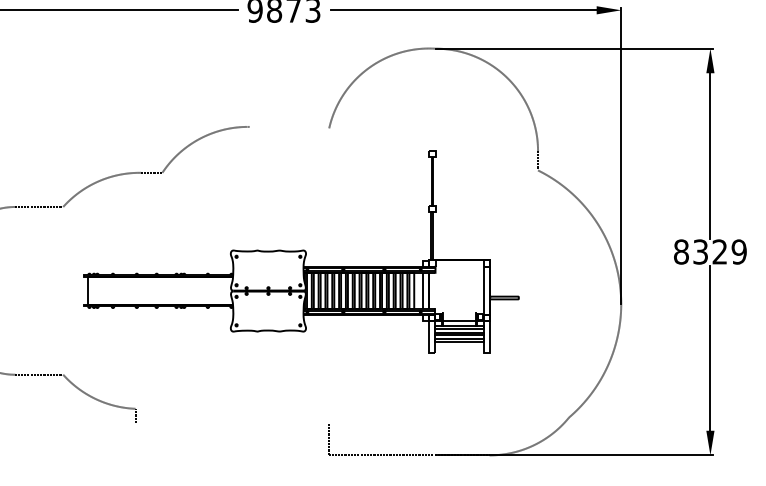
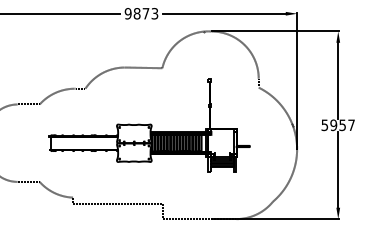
line: (288, 126) -> (143, 67), added
text: (708, 252) -> (337, 125), 8329 -> 5957
line: (231, 423) -> (117, 204), added

